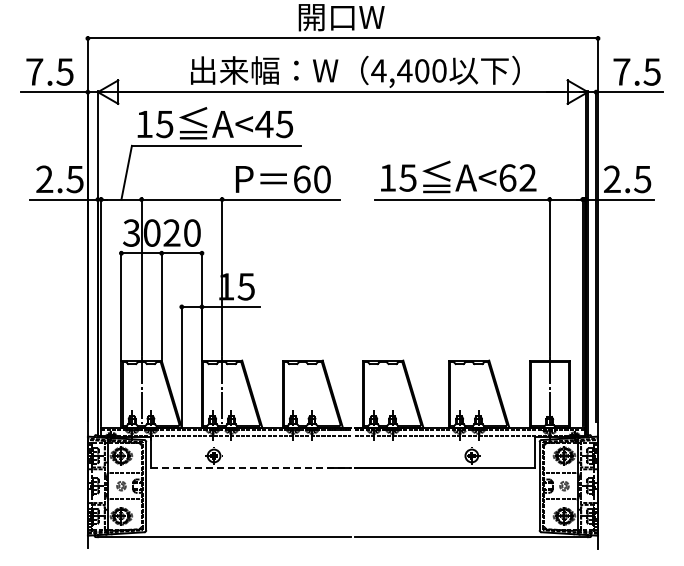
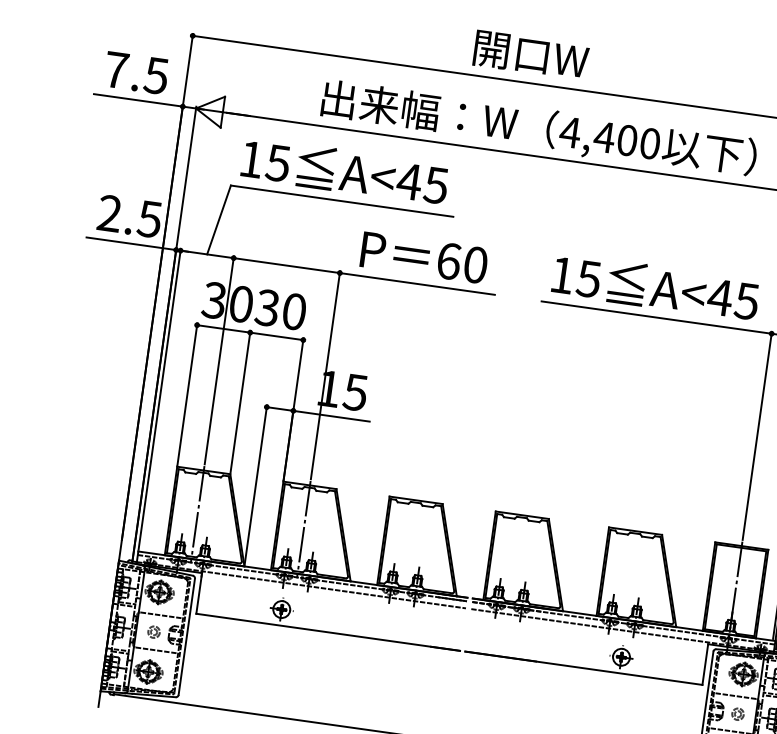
text: (517, 177) -> (733, 298), A<62 -> A<45
text: (171, 232) -> (267, 307), 20 -> 30
line: (251, 468) -> (328, 633), dashed -> solid

